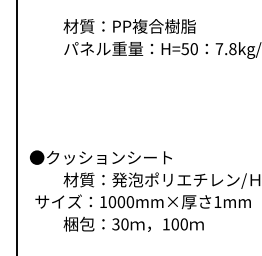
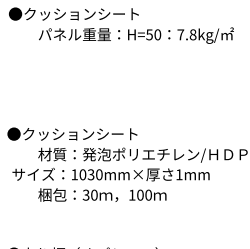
text: (114, 25) -> (84, 13), 材質：PP複合樹脂 -> ●クッションシート
text: (120, 201) -> (90, 174), 1000mm× -> 1030mm×

